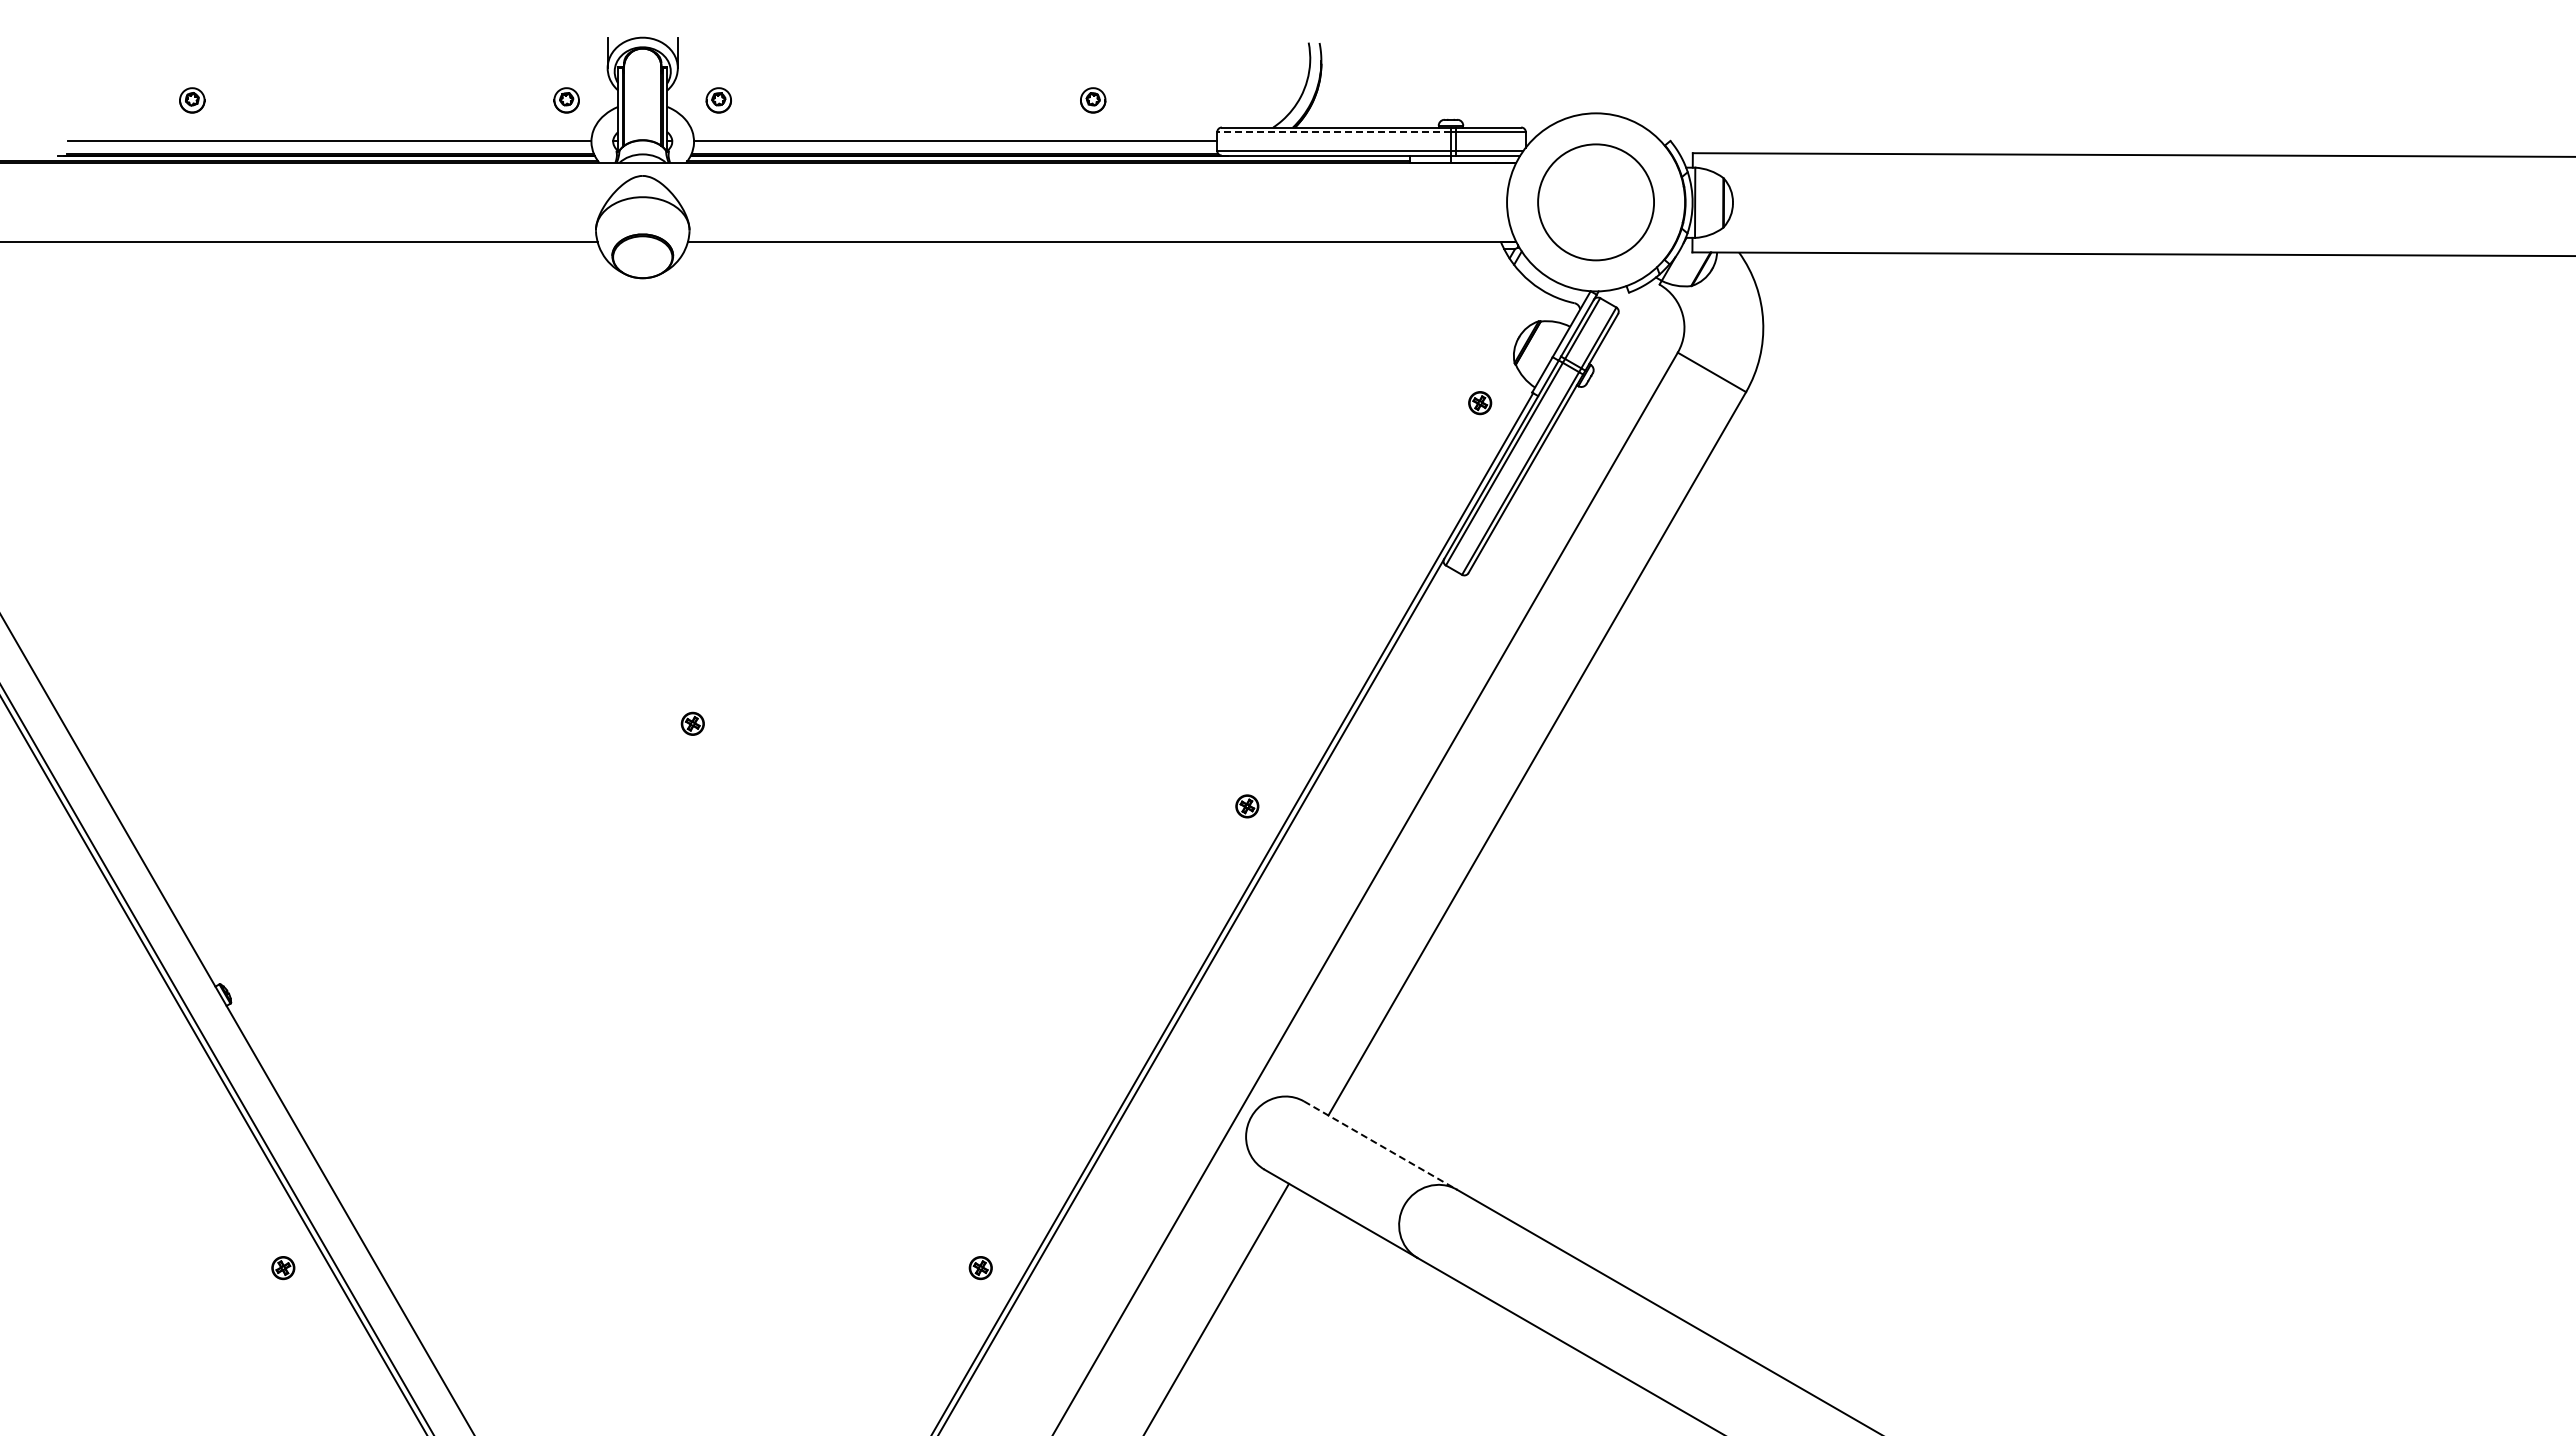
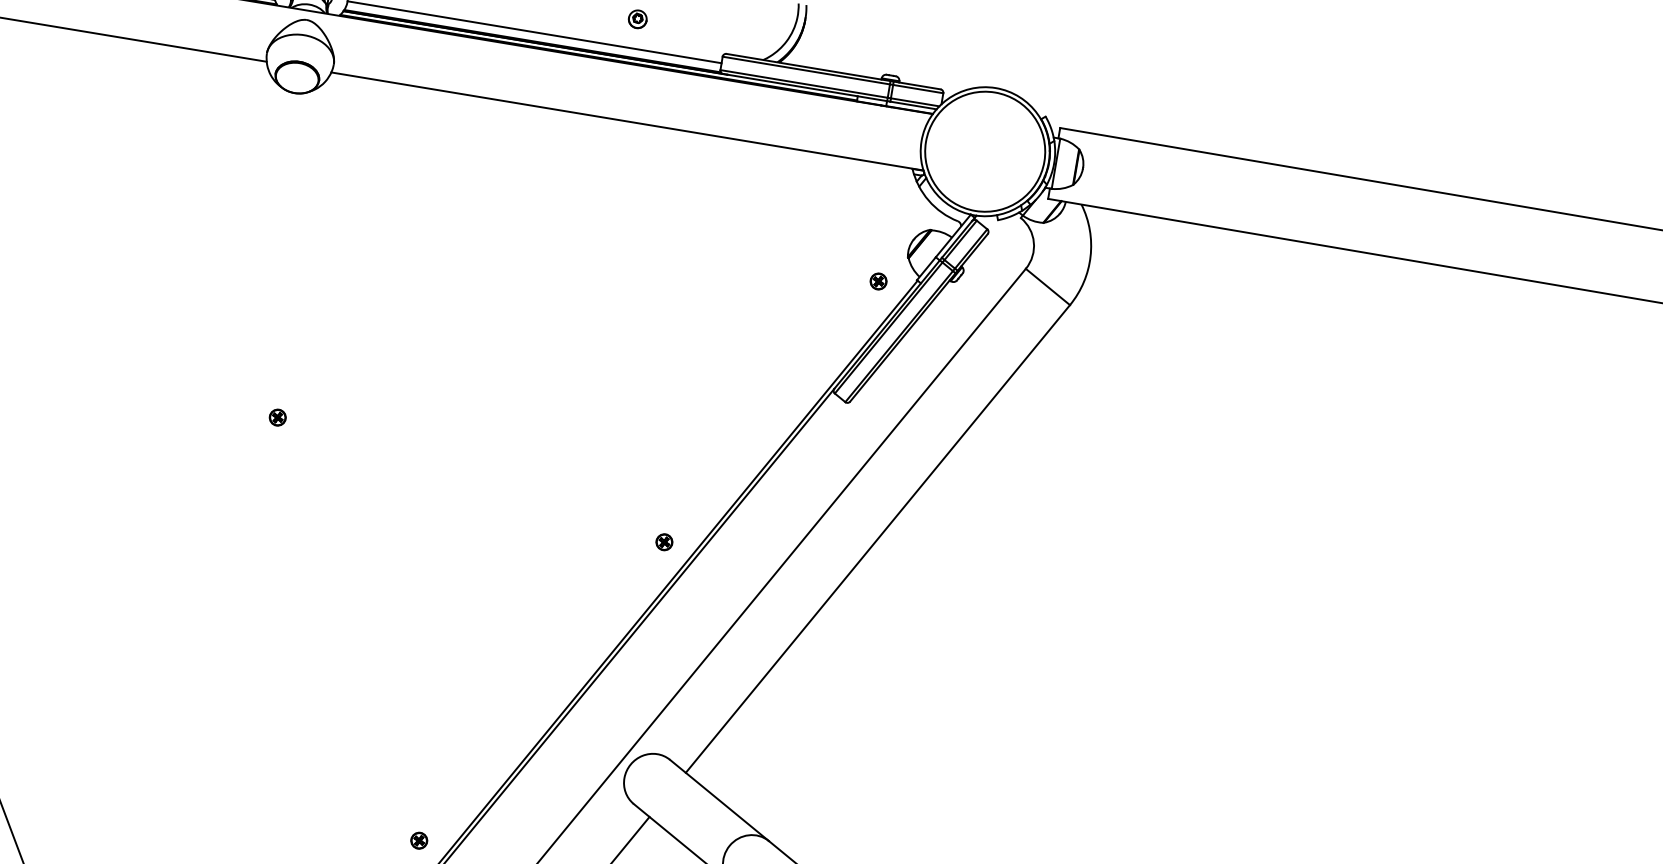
line: (1333, 132) -> (805, 70), dashed -> solid
circle: (1595, 202) -> (984, 151), size x1.43
line: (1380, 1145) -> (719, 800), dashed -> solid

